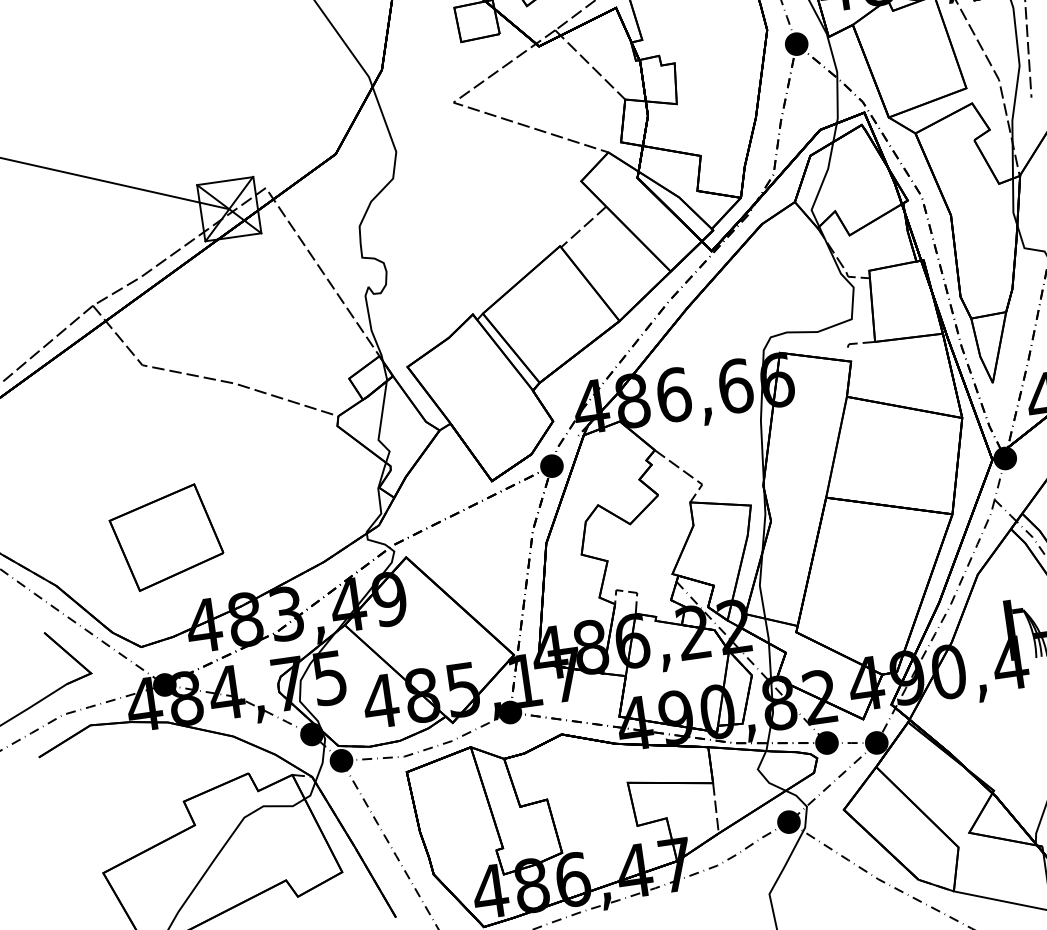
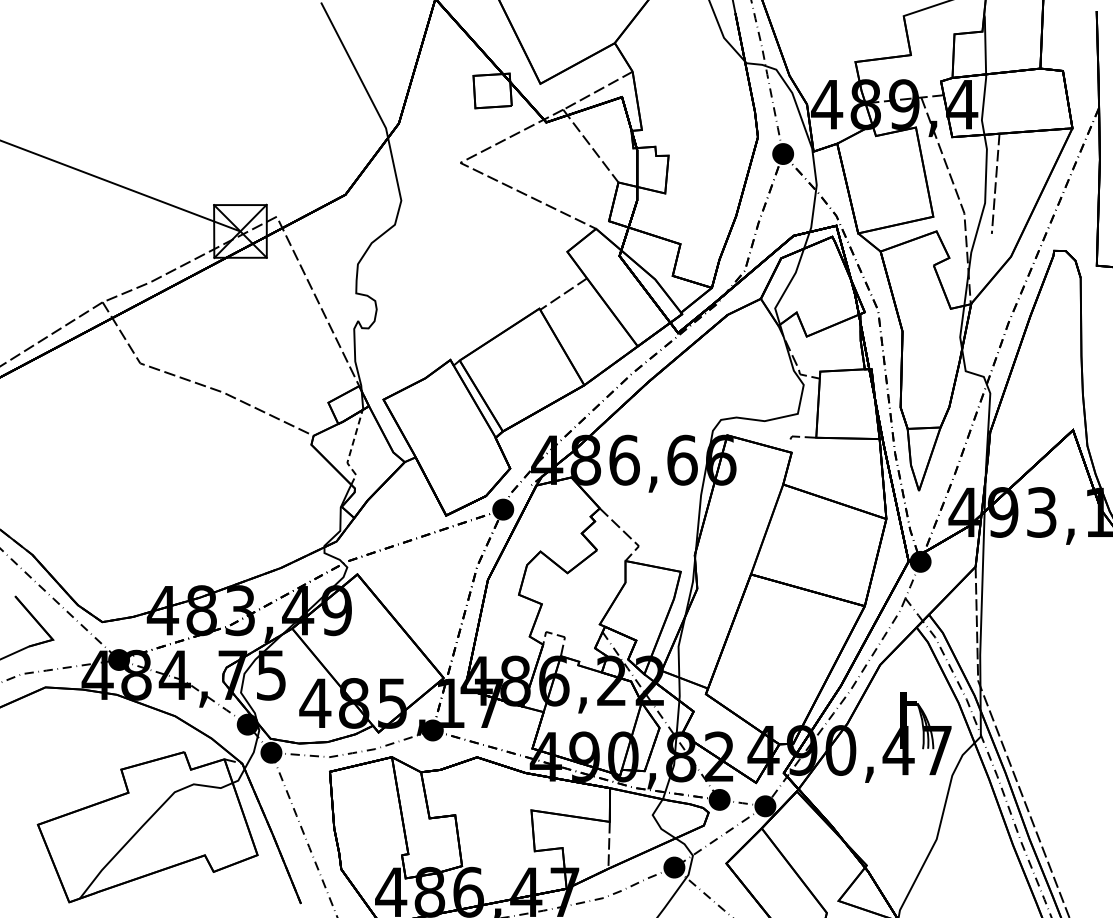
line: (380, 425) -> (351, 449), solid -> dashed
part: (166, 537) -> (139, 524), removed

